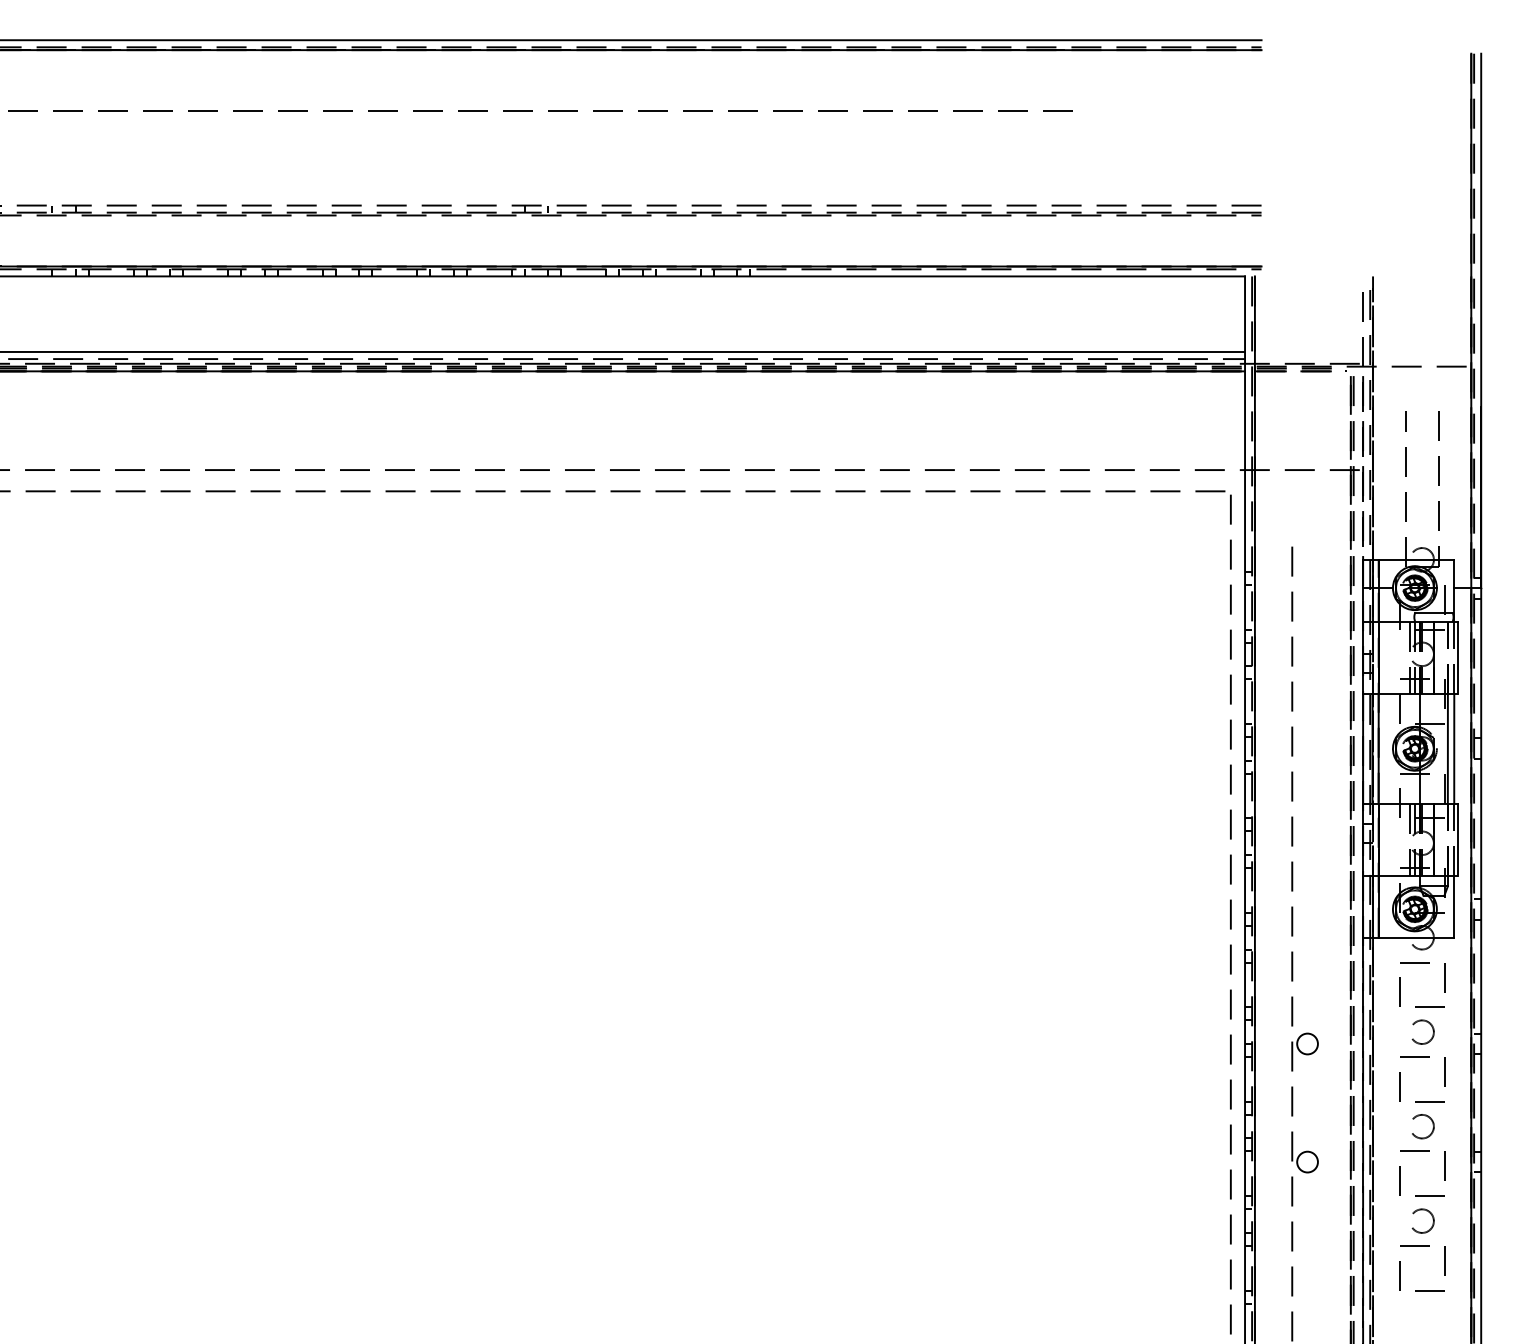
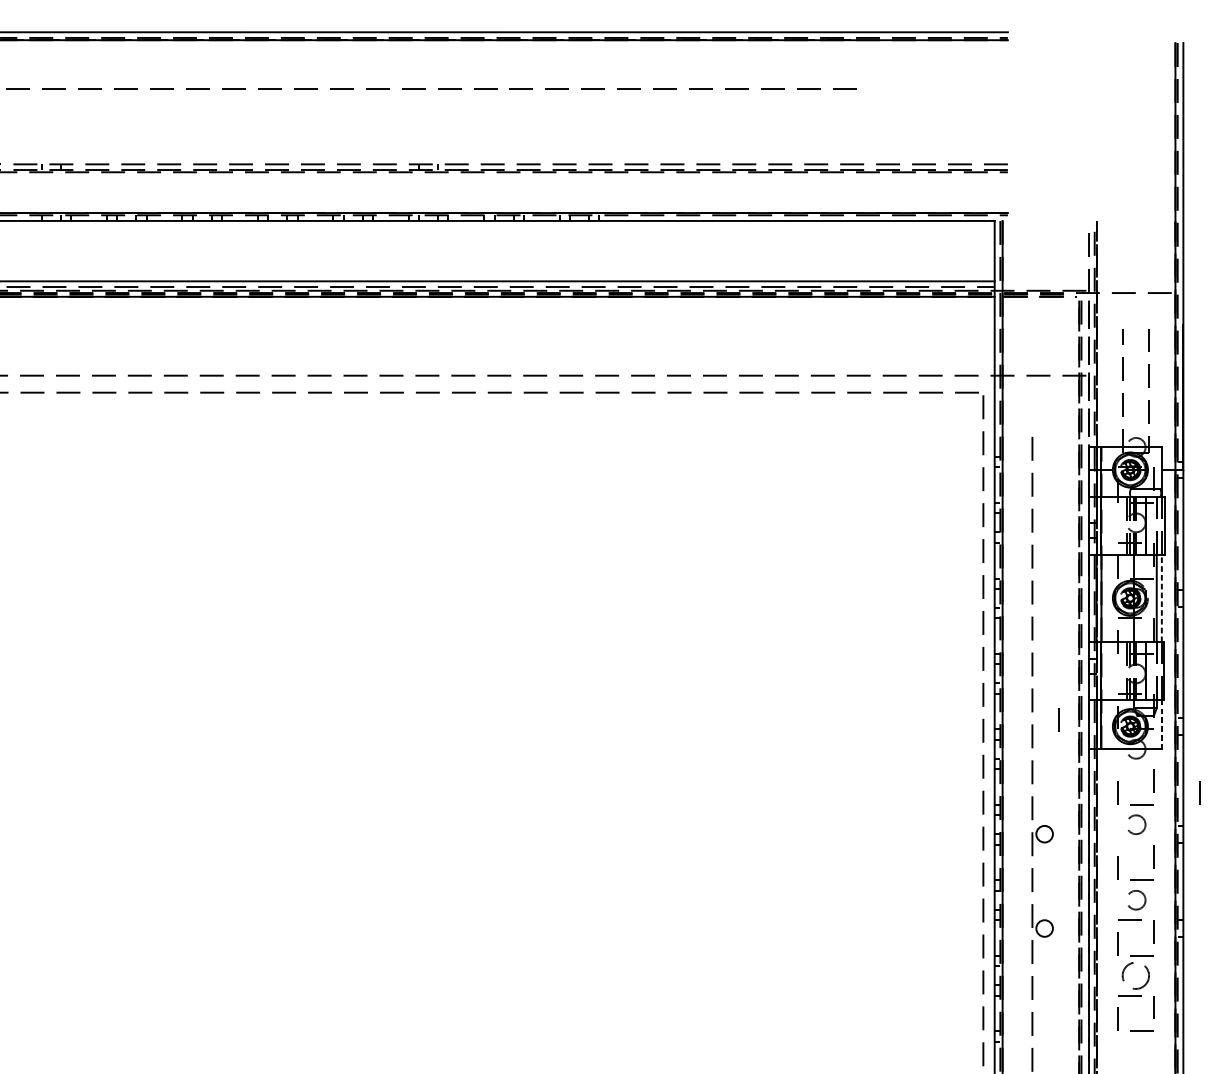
line: (1454, 748) -> (1162, 598), solid -> dashed
line: (1325, 901) -> (1058, 720), added
line: (1454, 906) -> (1162, 724), solid -> dashed
line: (1414, 962) -> (1130, 769), removed
line: (1501, 991) -> (1199, 792), added
line: (1414, 1056) -> (1130, 844), removed
circle: (1422, 1220) -> (1136, 975), size x1.4

